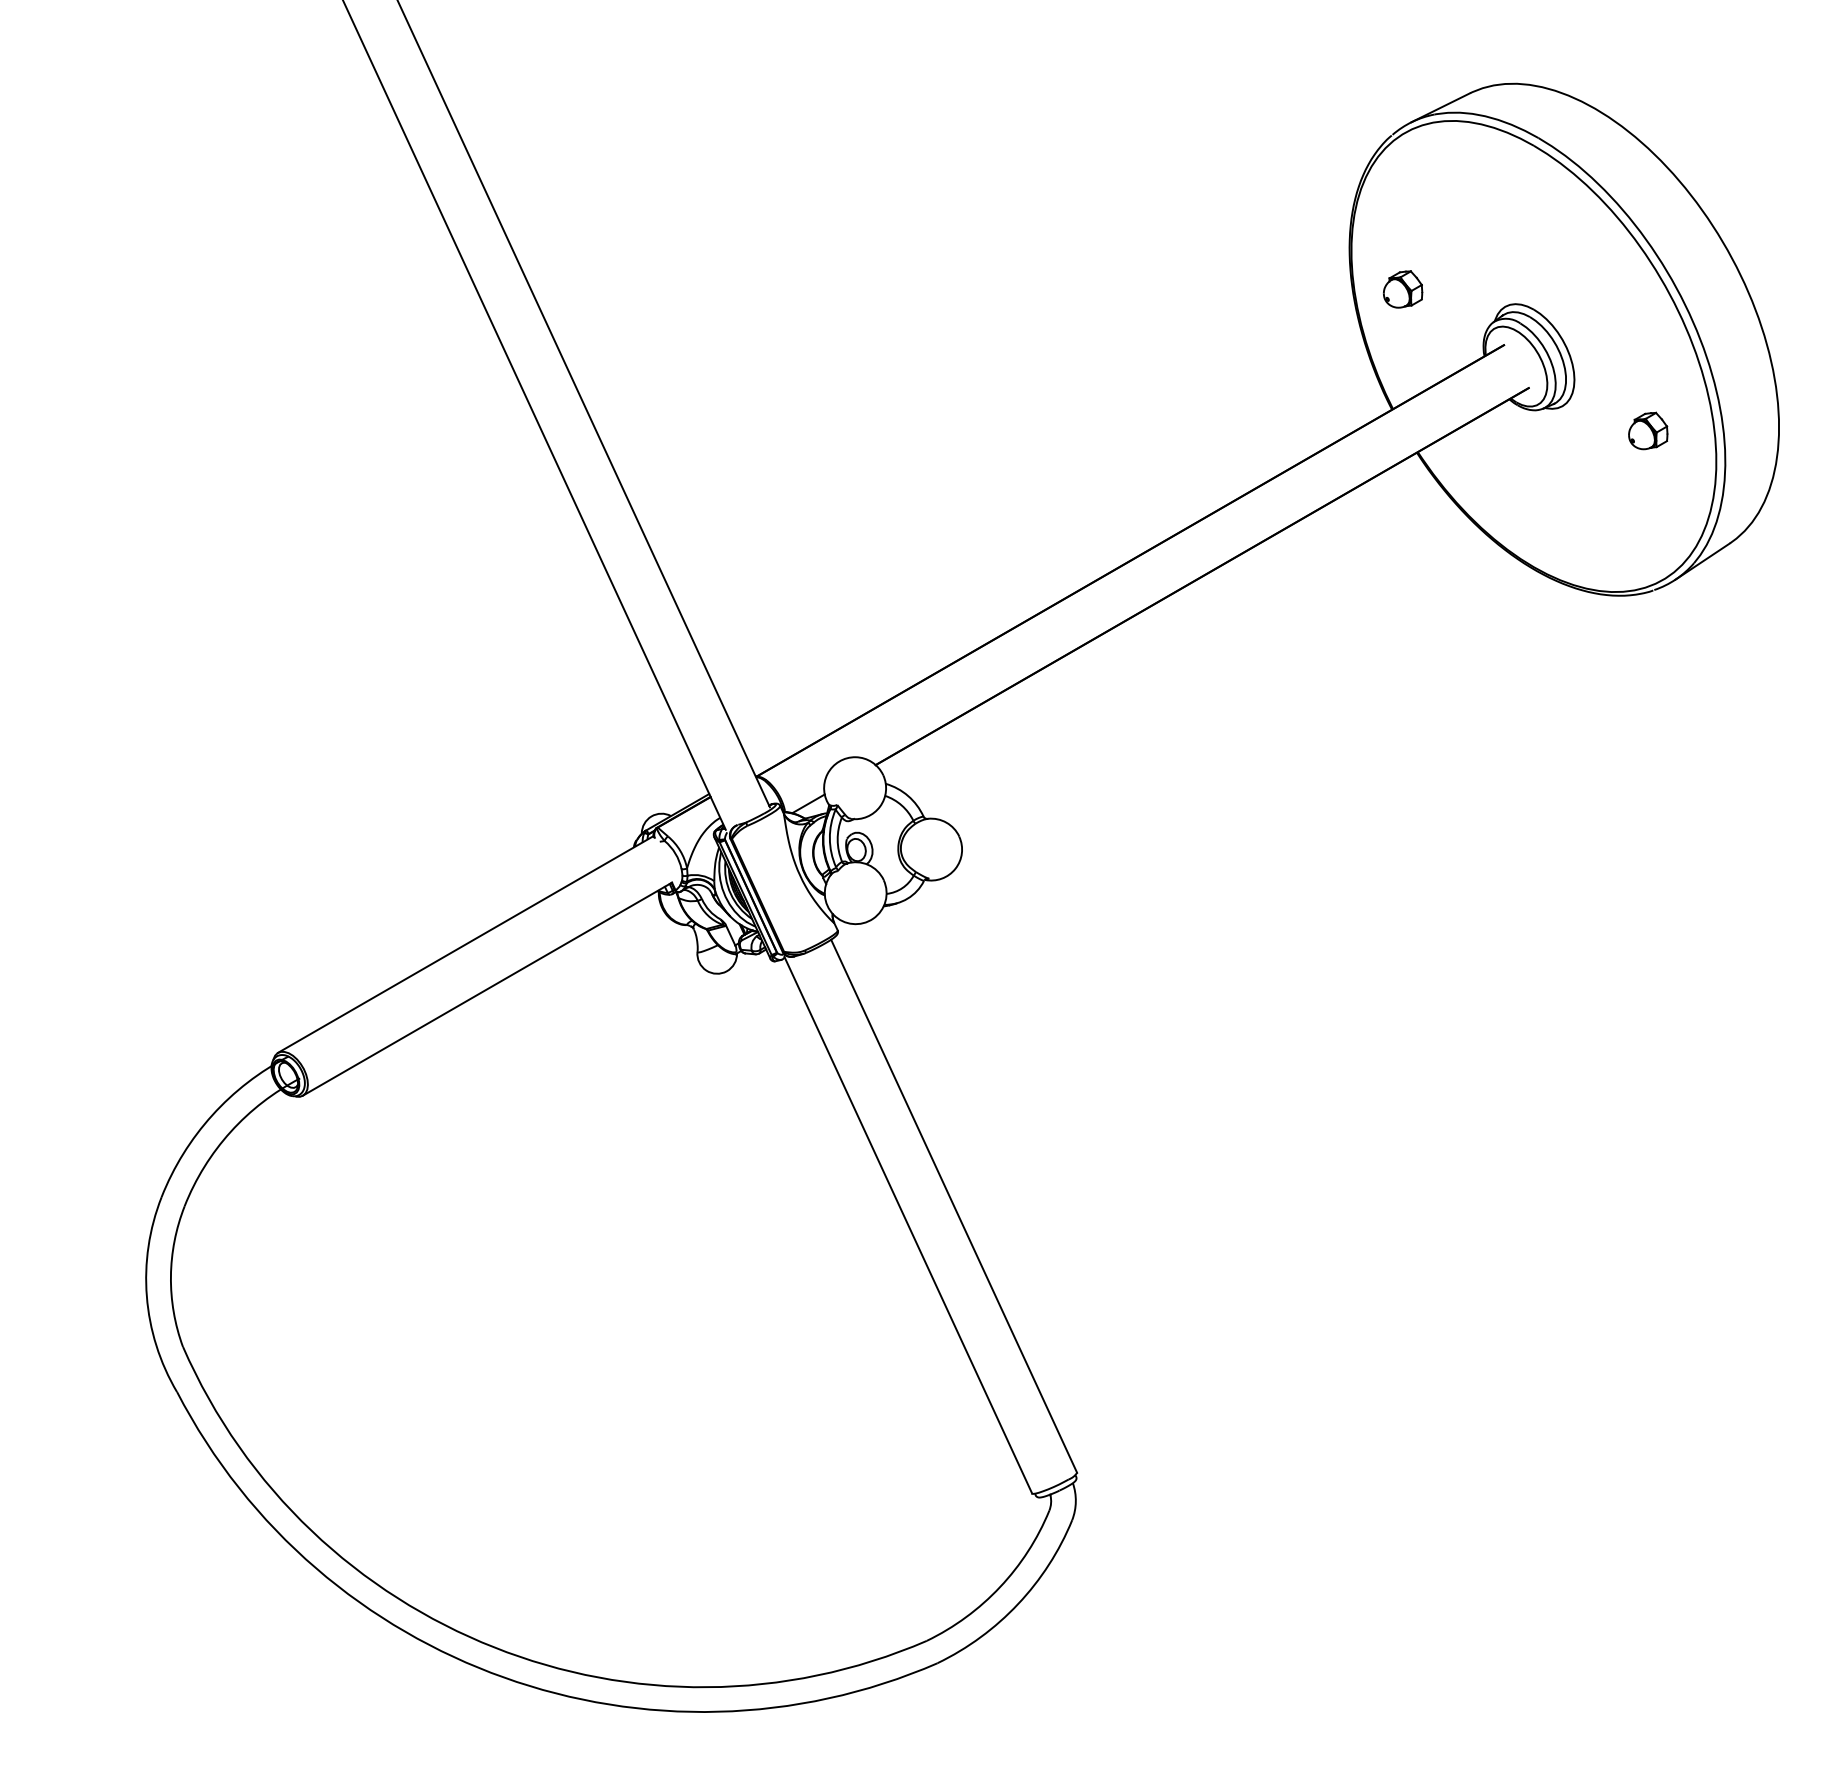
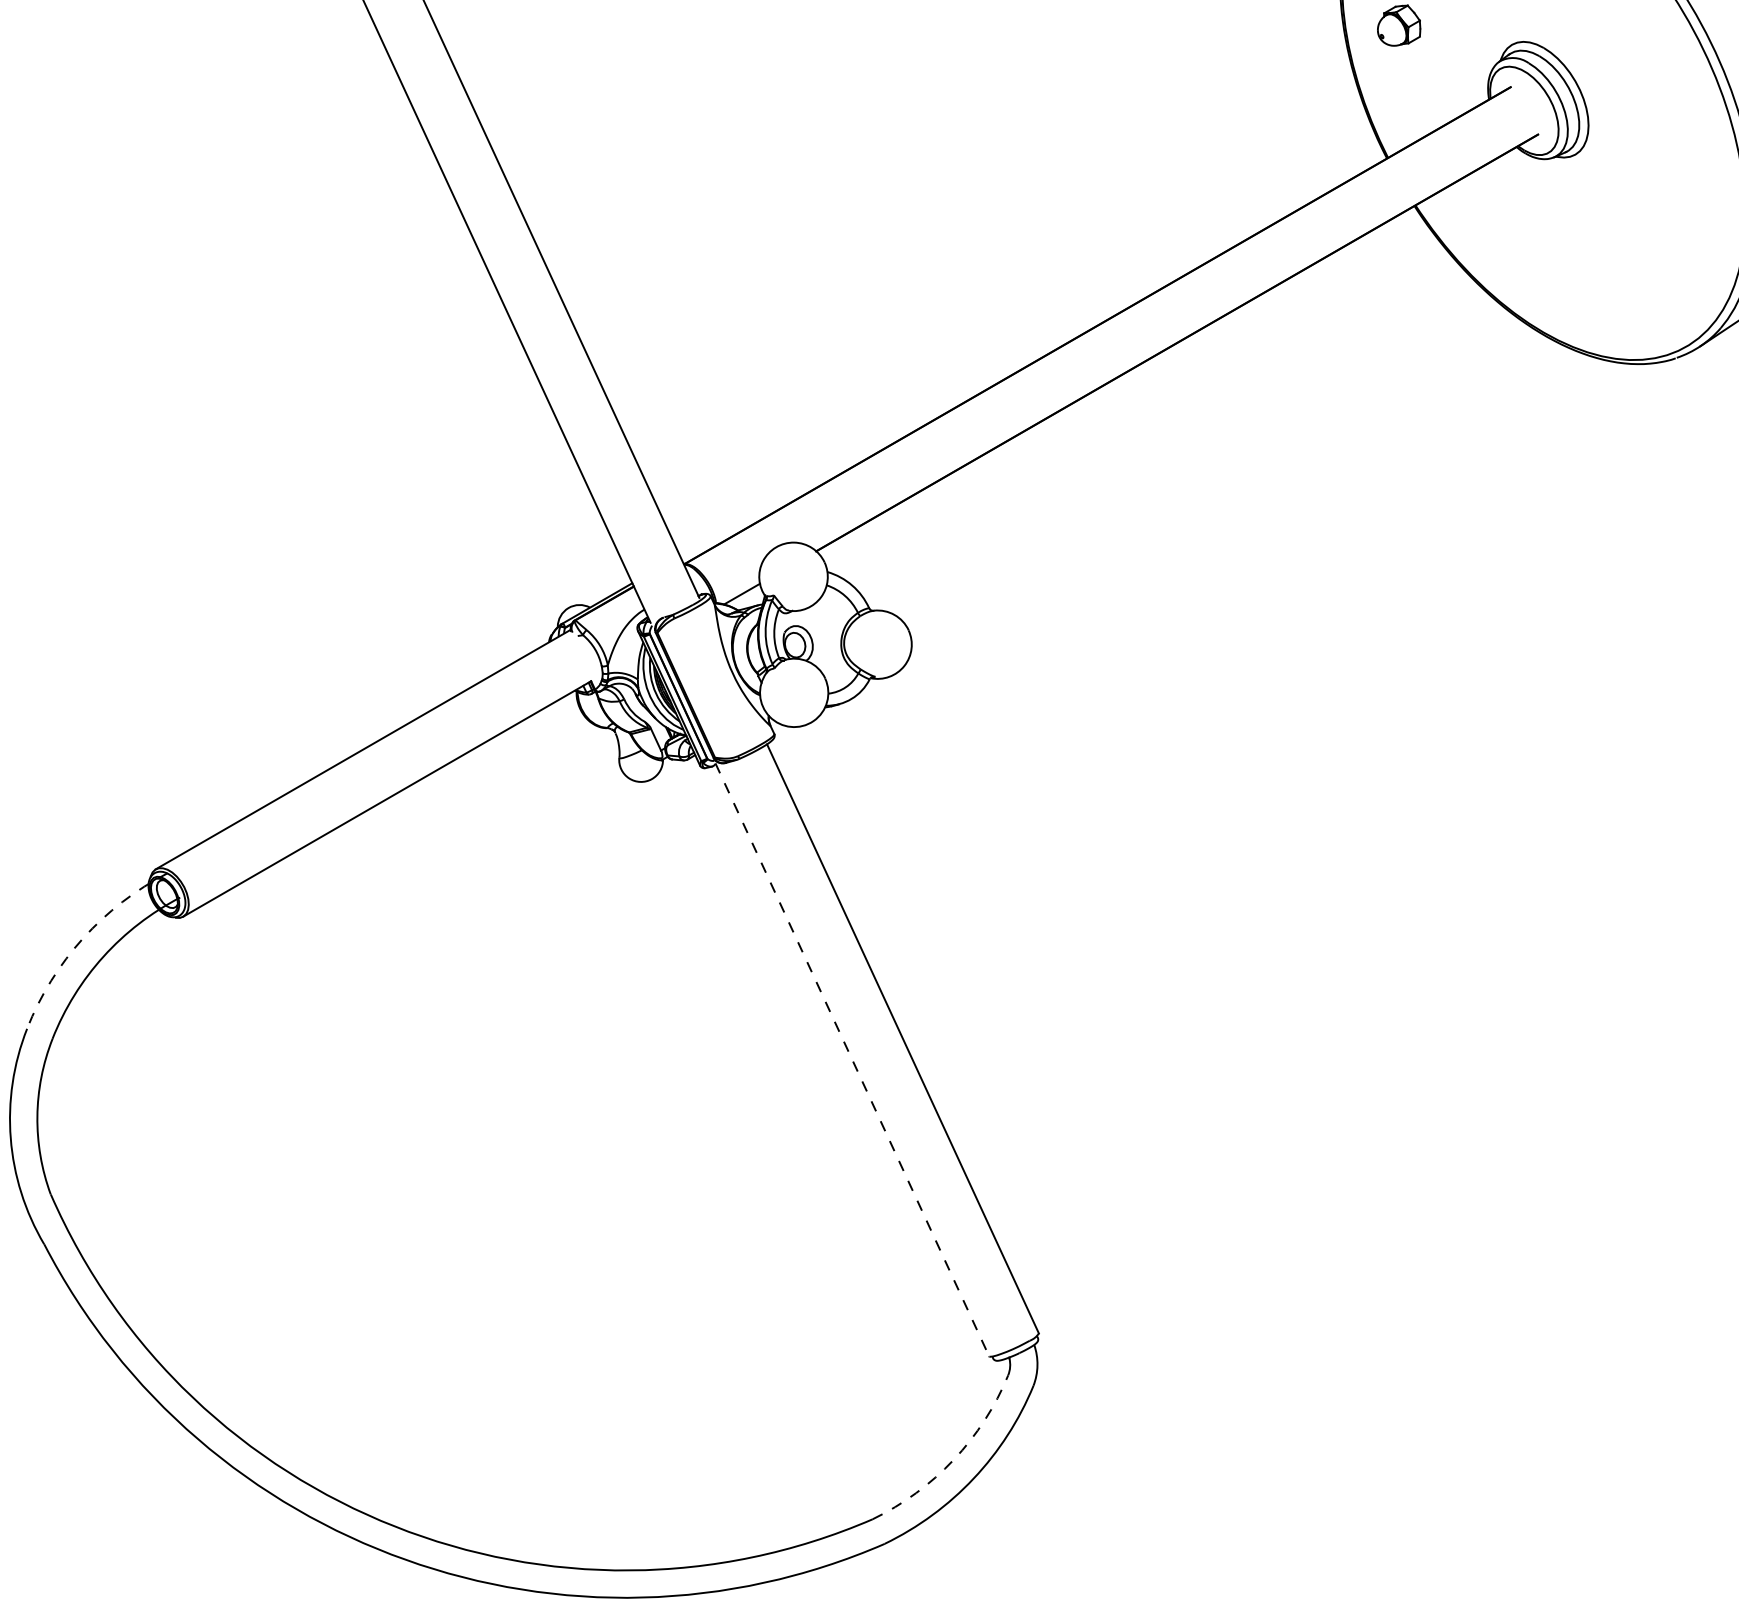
part: (1648, 430) -> (1670, 181), removed
arc: (212, 1115) -> (83, 938), solid -> dashed
line: (908, 1225) -> (852, 1060), solid -> dashed
arc: (1000, 1587) -> (954, 1460), solid -> dashed

